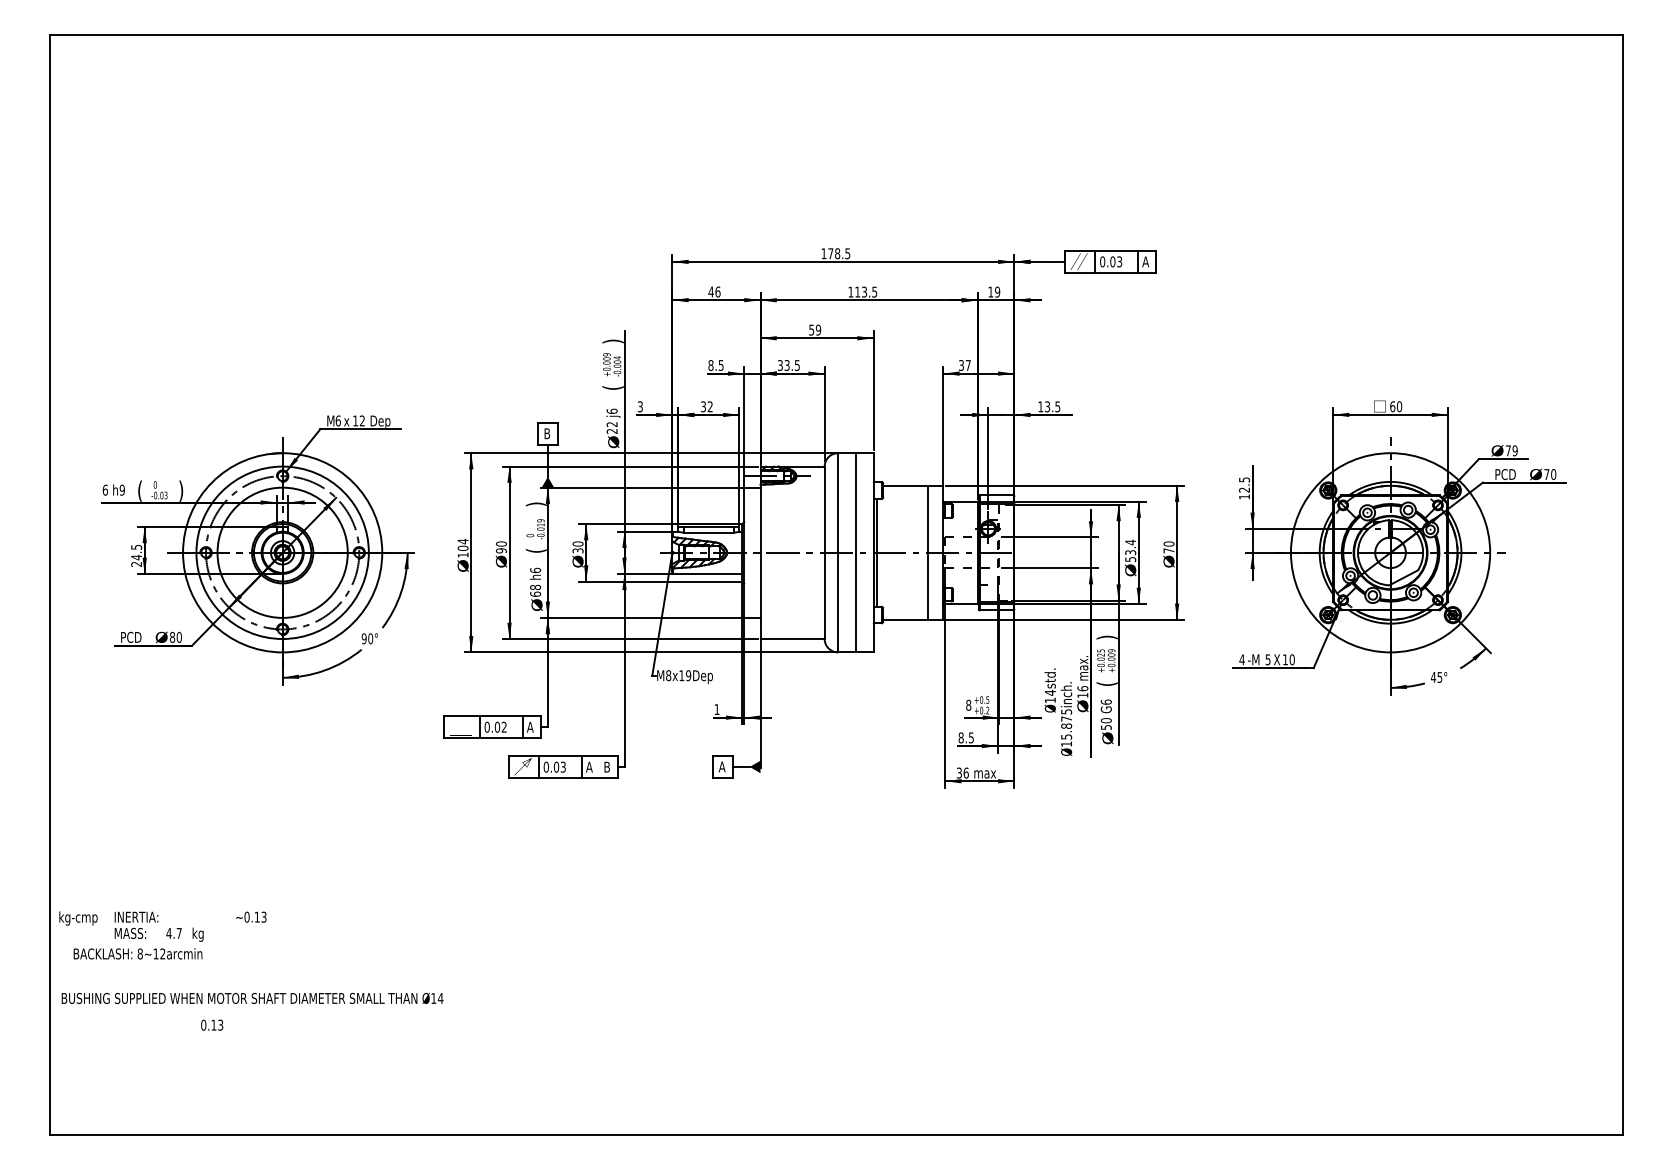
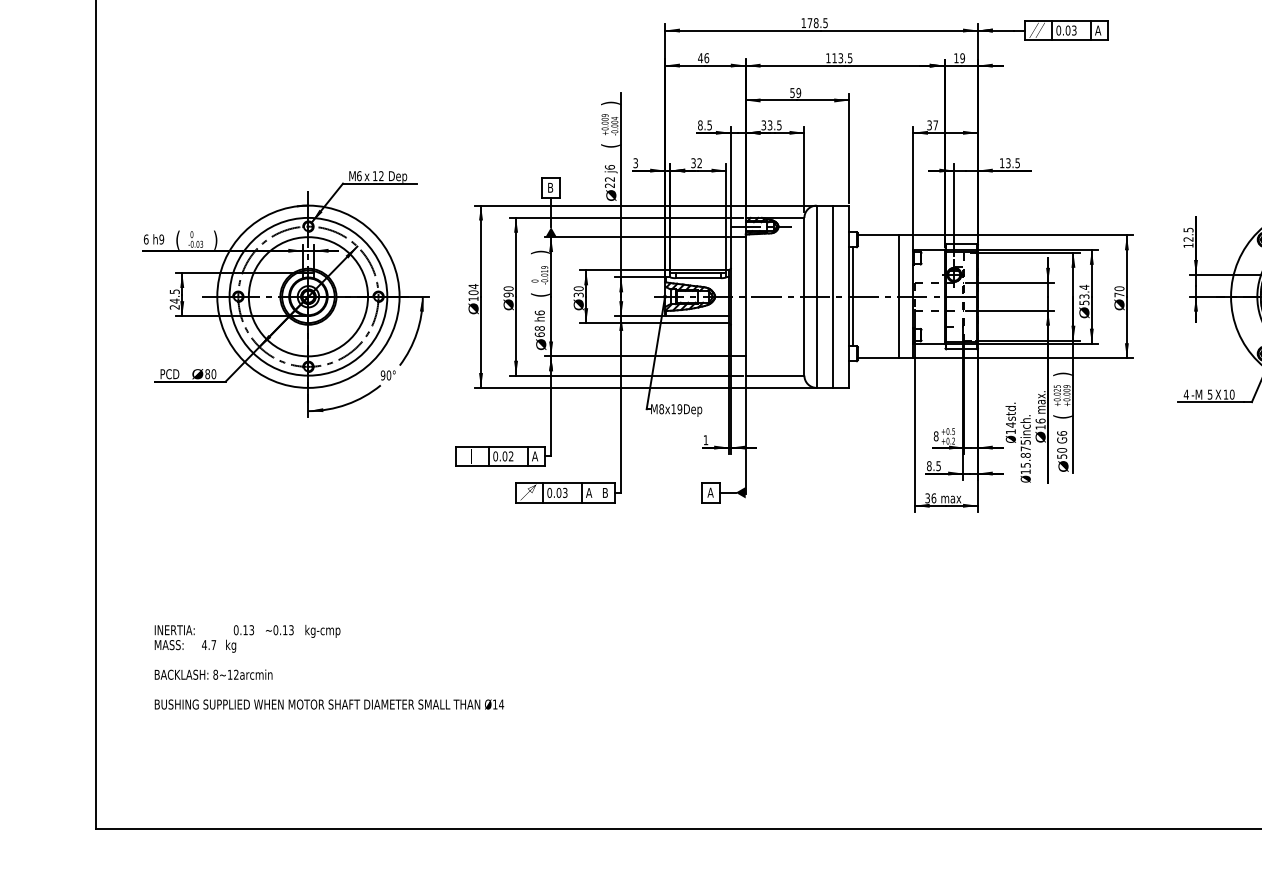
text: (78, 918) -> (322, 631), moved
text: (137, 953) -> (213, 674), moved
text: (252, 997) -> (329, 703), moved
text: (212, 1024) -> (244, 629), moved

